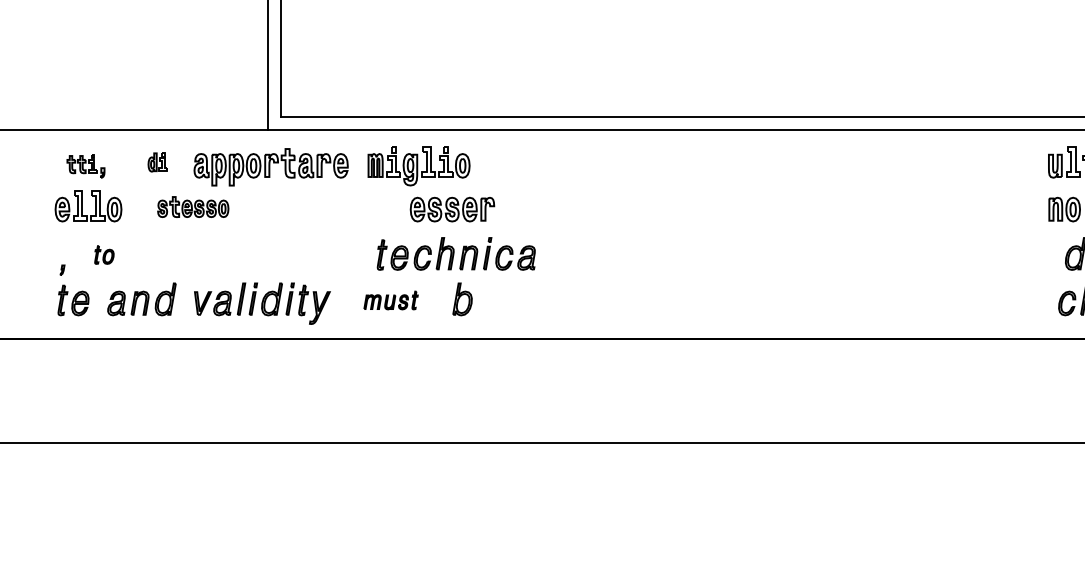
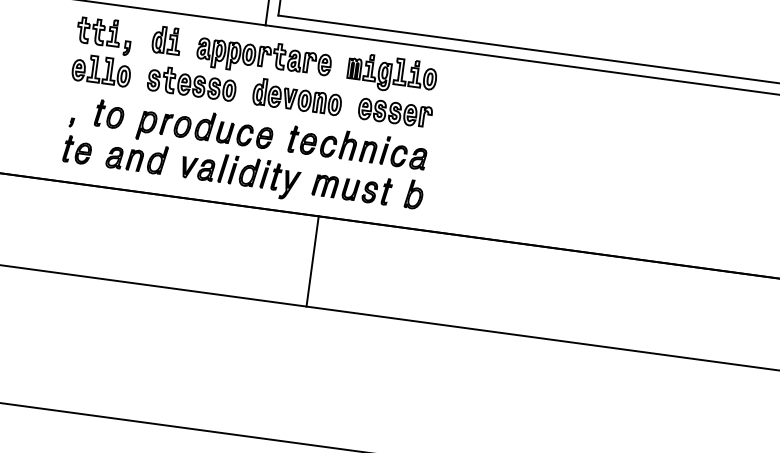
part: (157, 162) -> (166, 40), size x1.67
part: (85, 166) -> (103, 35), size x1.67
part: (193, 206) -> (192, 82), size x1.43
part: (314, 206) -> (297, 97), added
part: (452, 209) -> (395, 113), moved
part: (455, 253) -> (357, 146), moved
part: (104, 254) -> (109, 114), size x1.67
part: (214, 258) -> (204, 130), added
part: (390, 300) -> (351, 187), size x1.67
line: (357, 390) -> (312, 261), added

